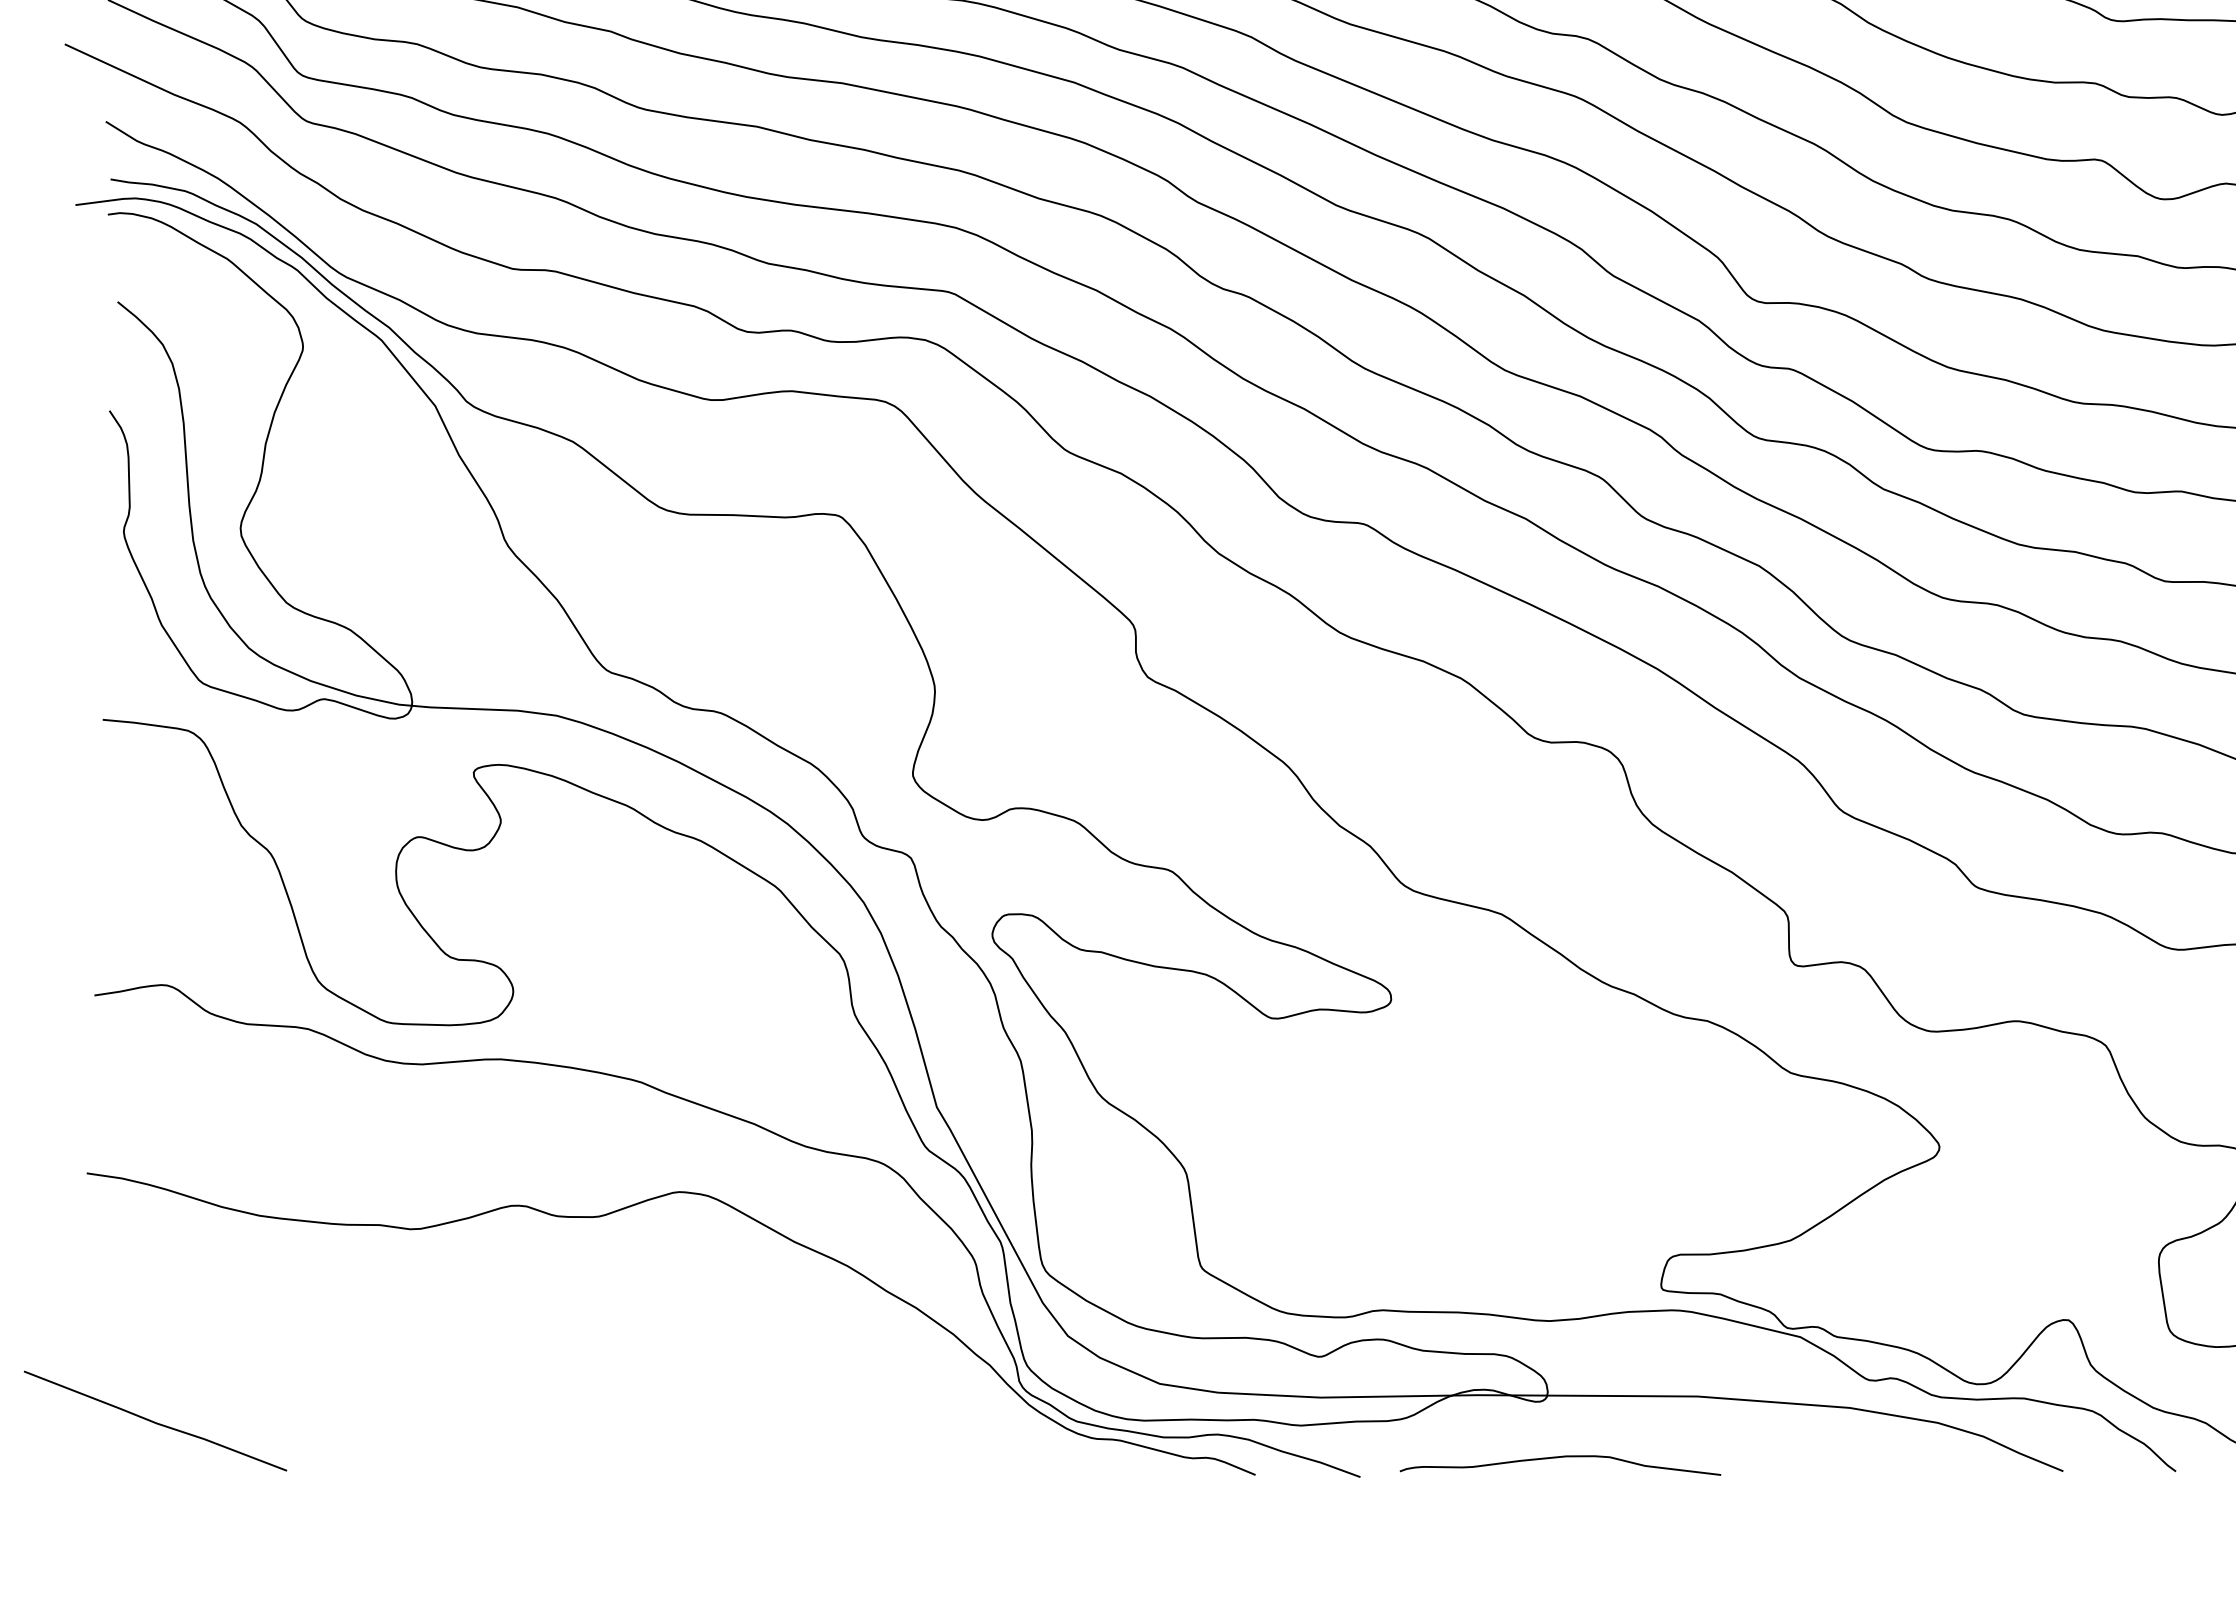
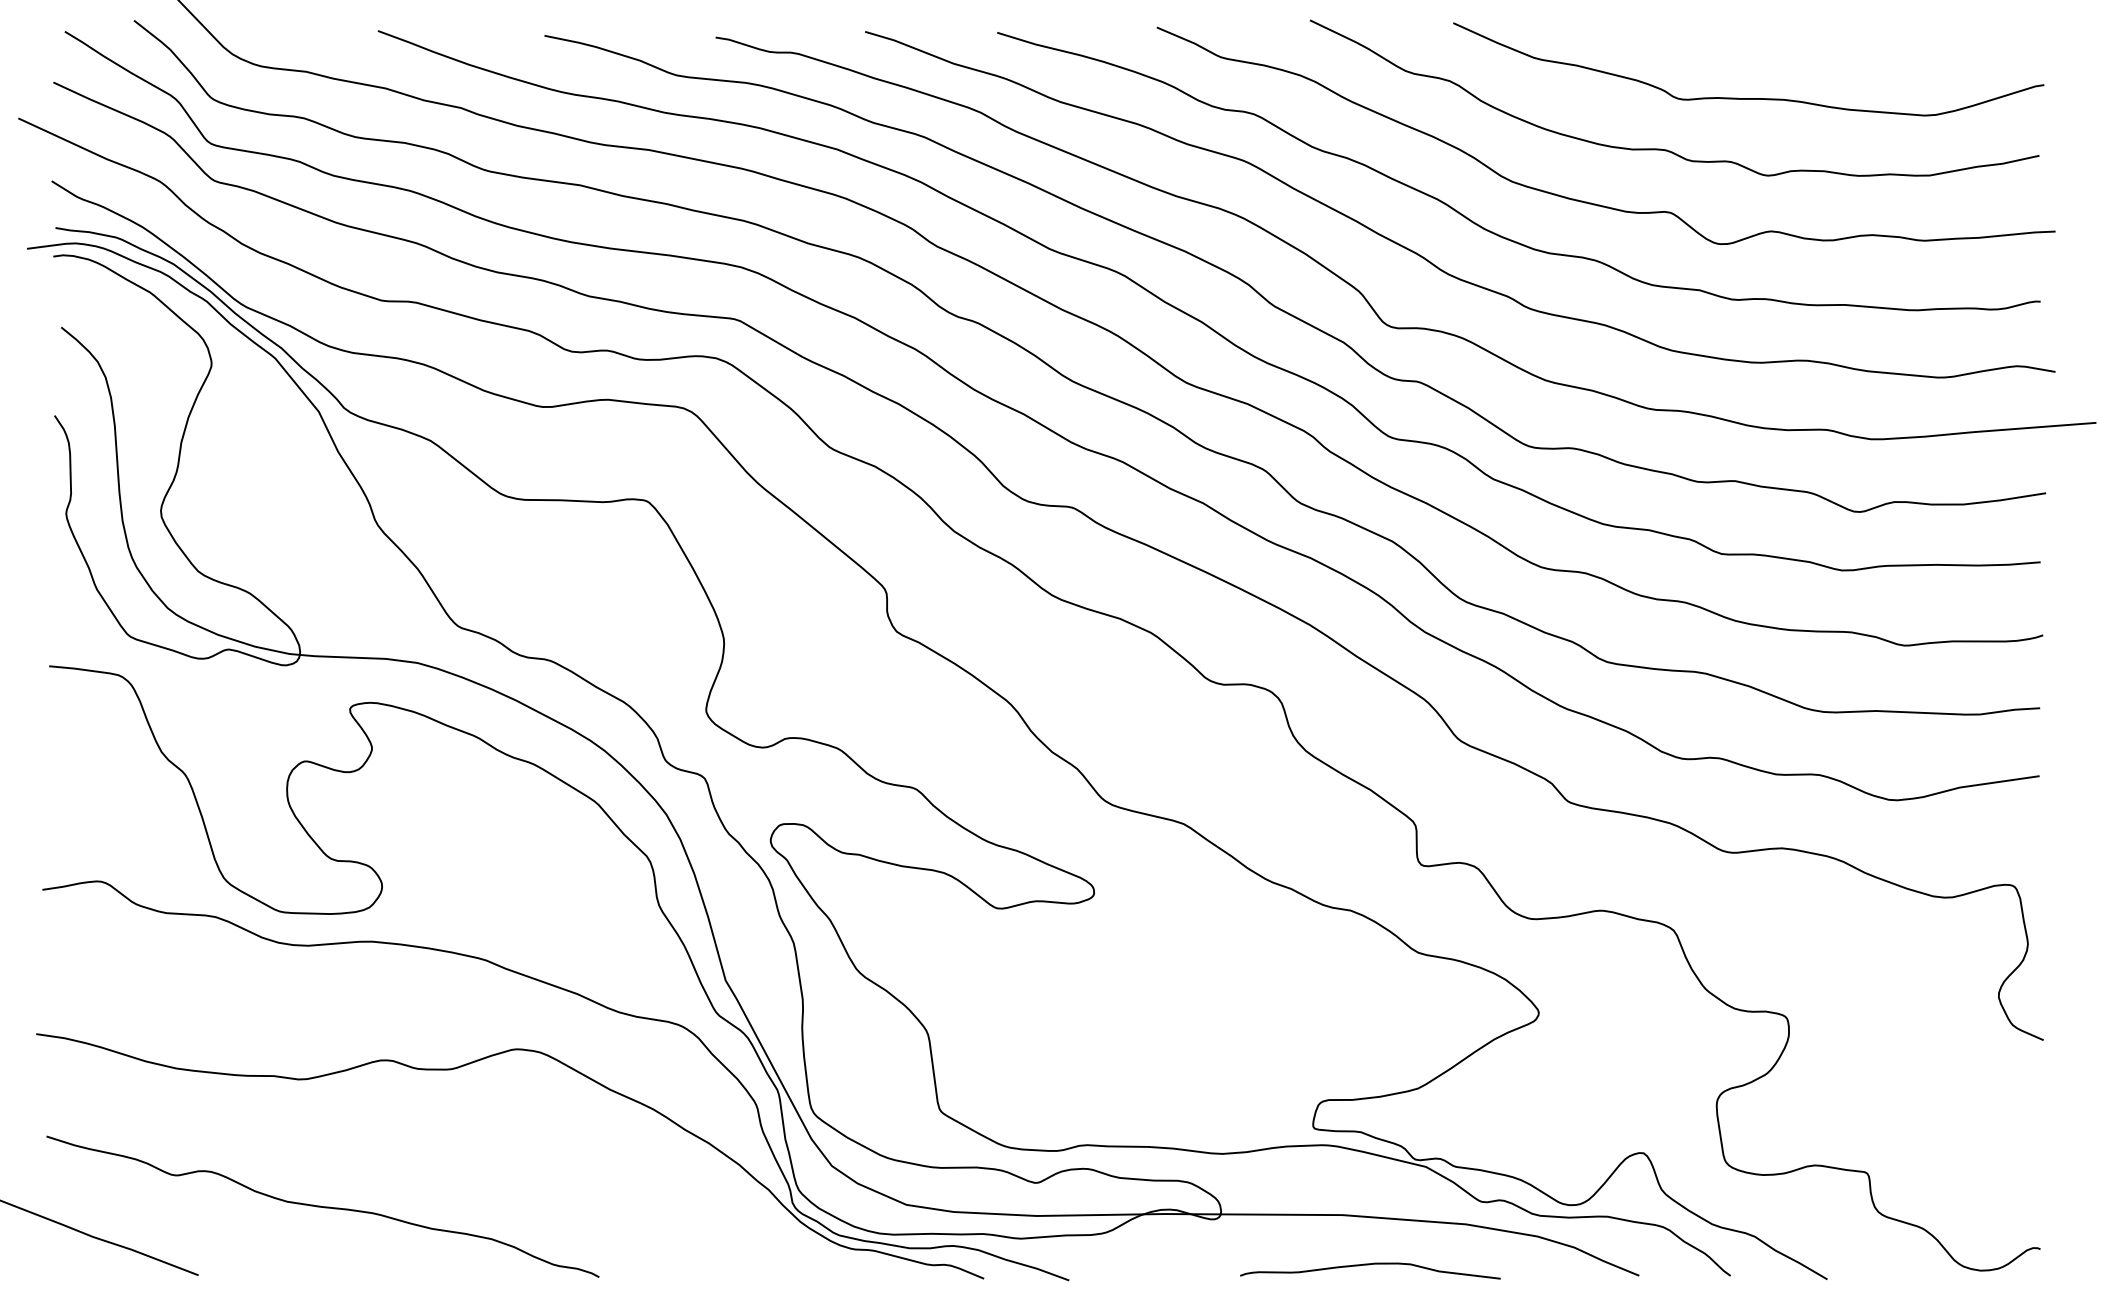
curve: (439, 1385) -> (322, 1206), added
curve: (1559, 1458) -> (1369, 1265), moved

